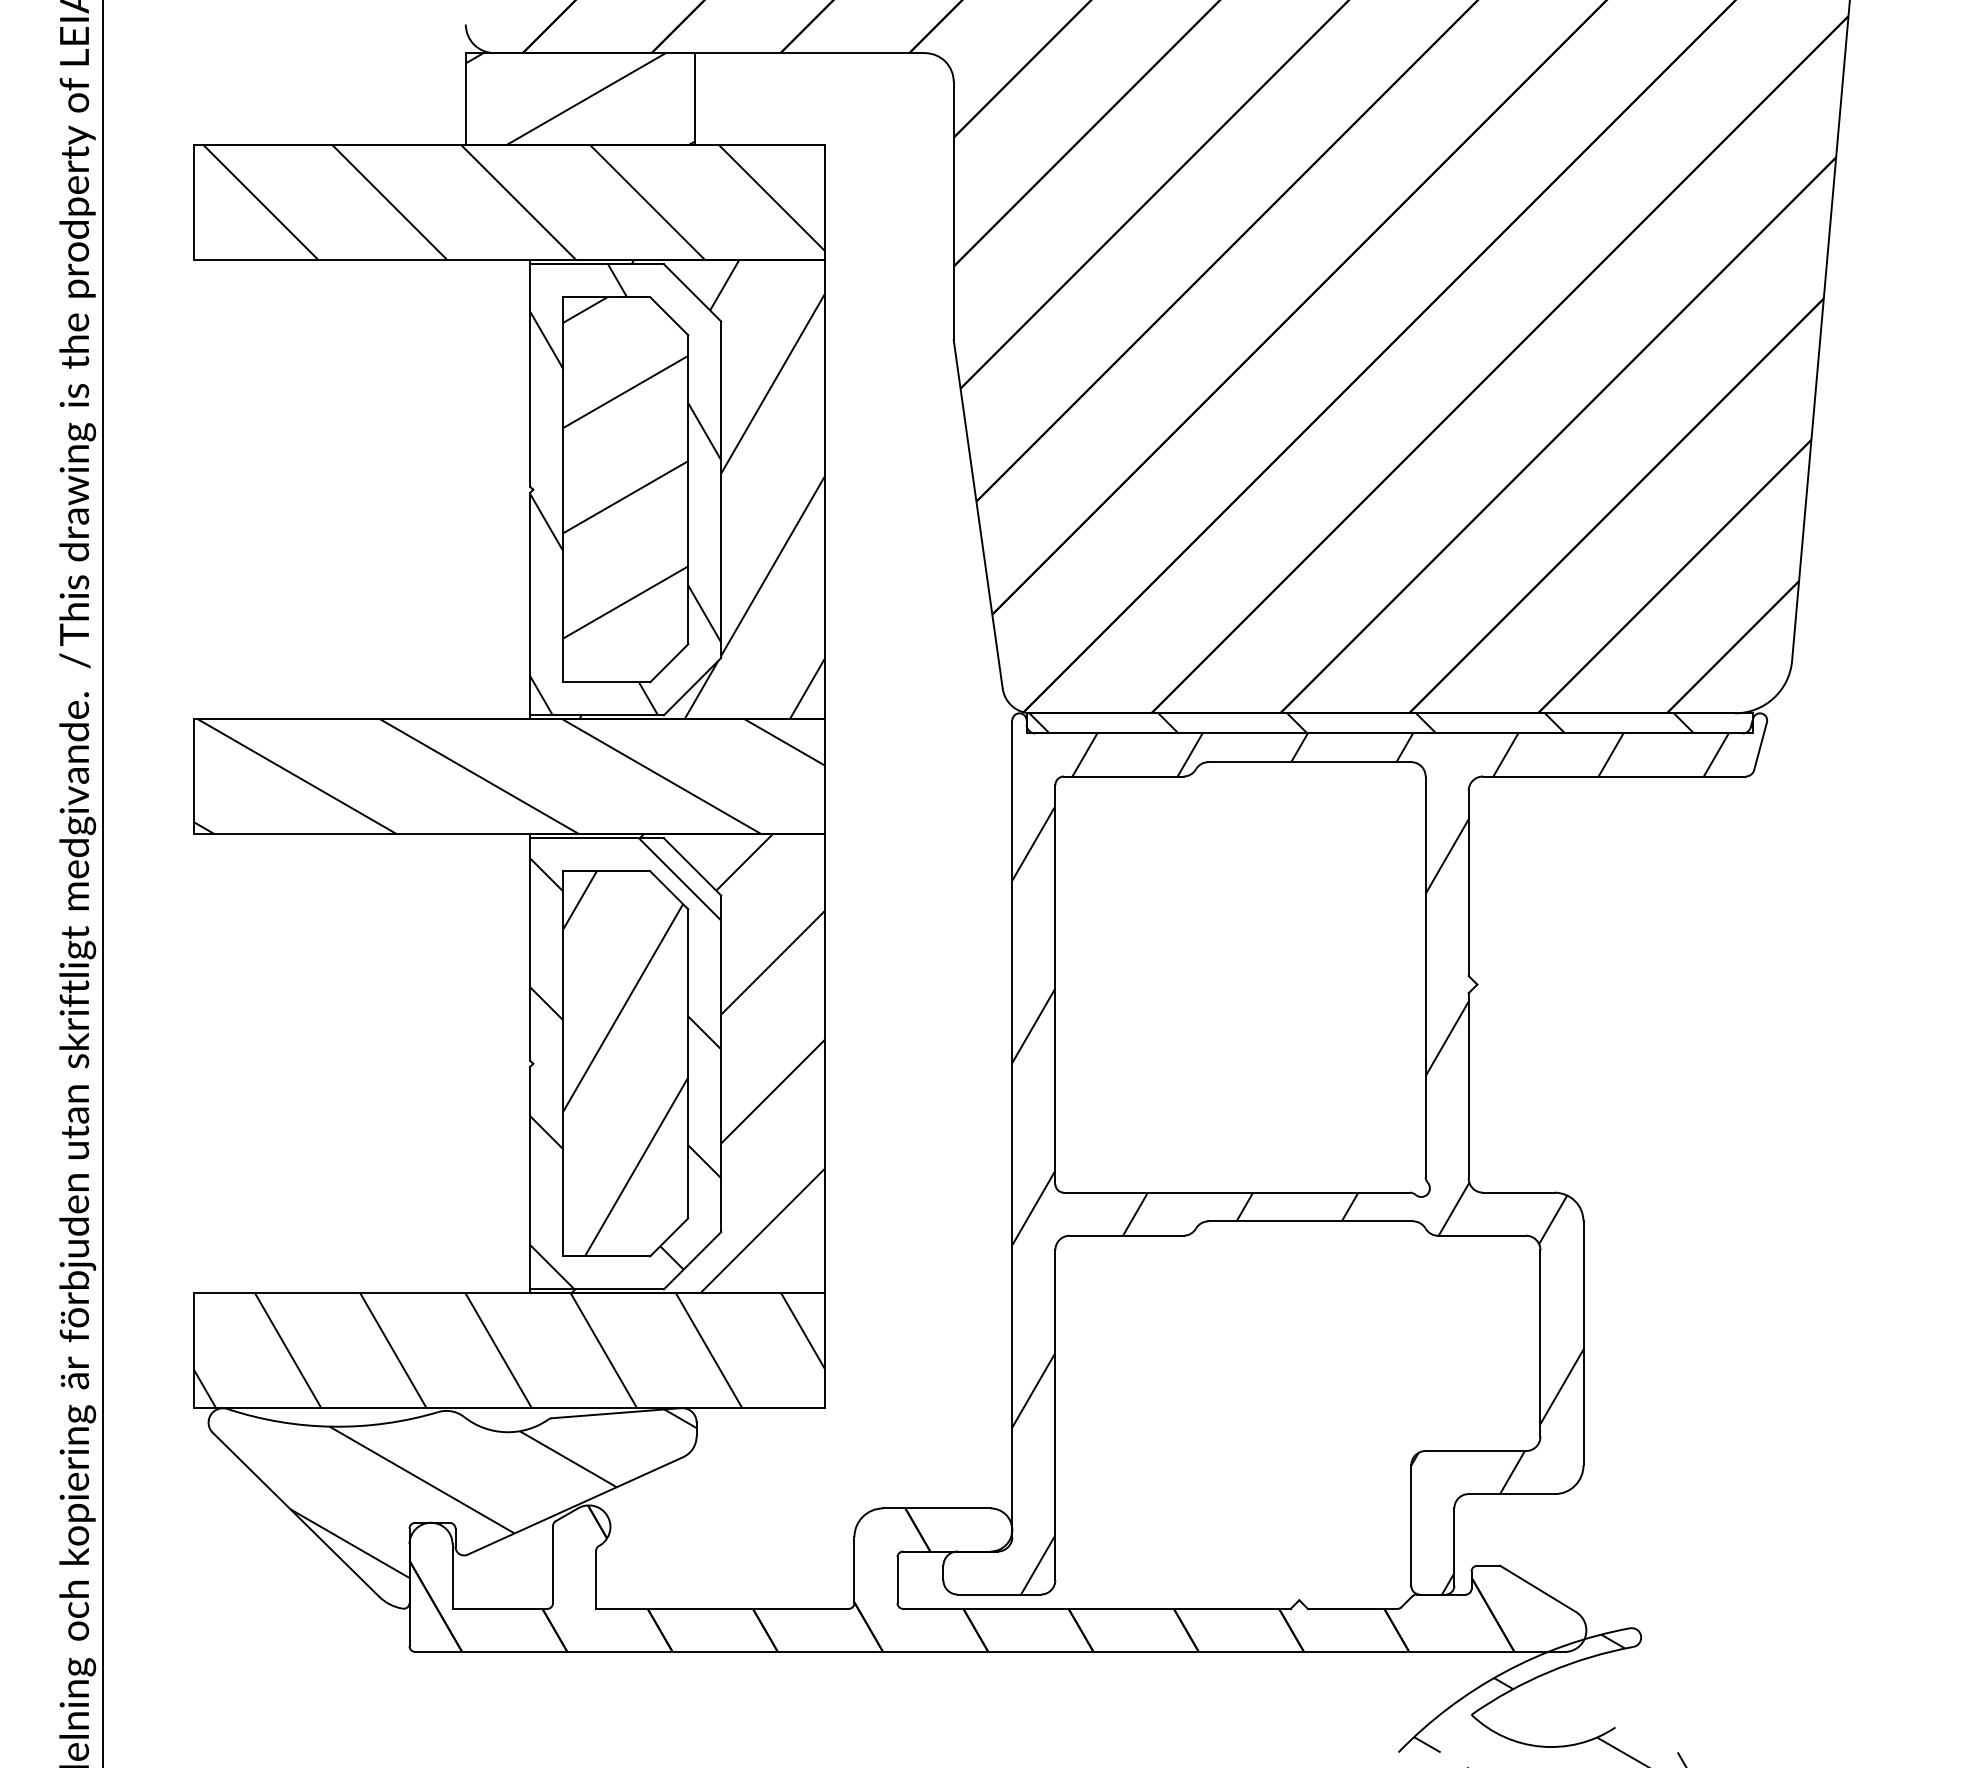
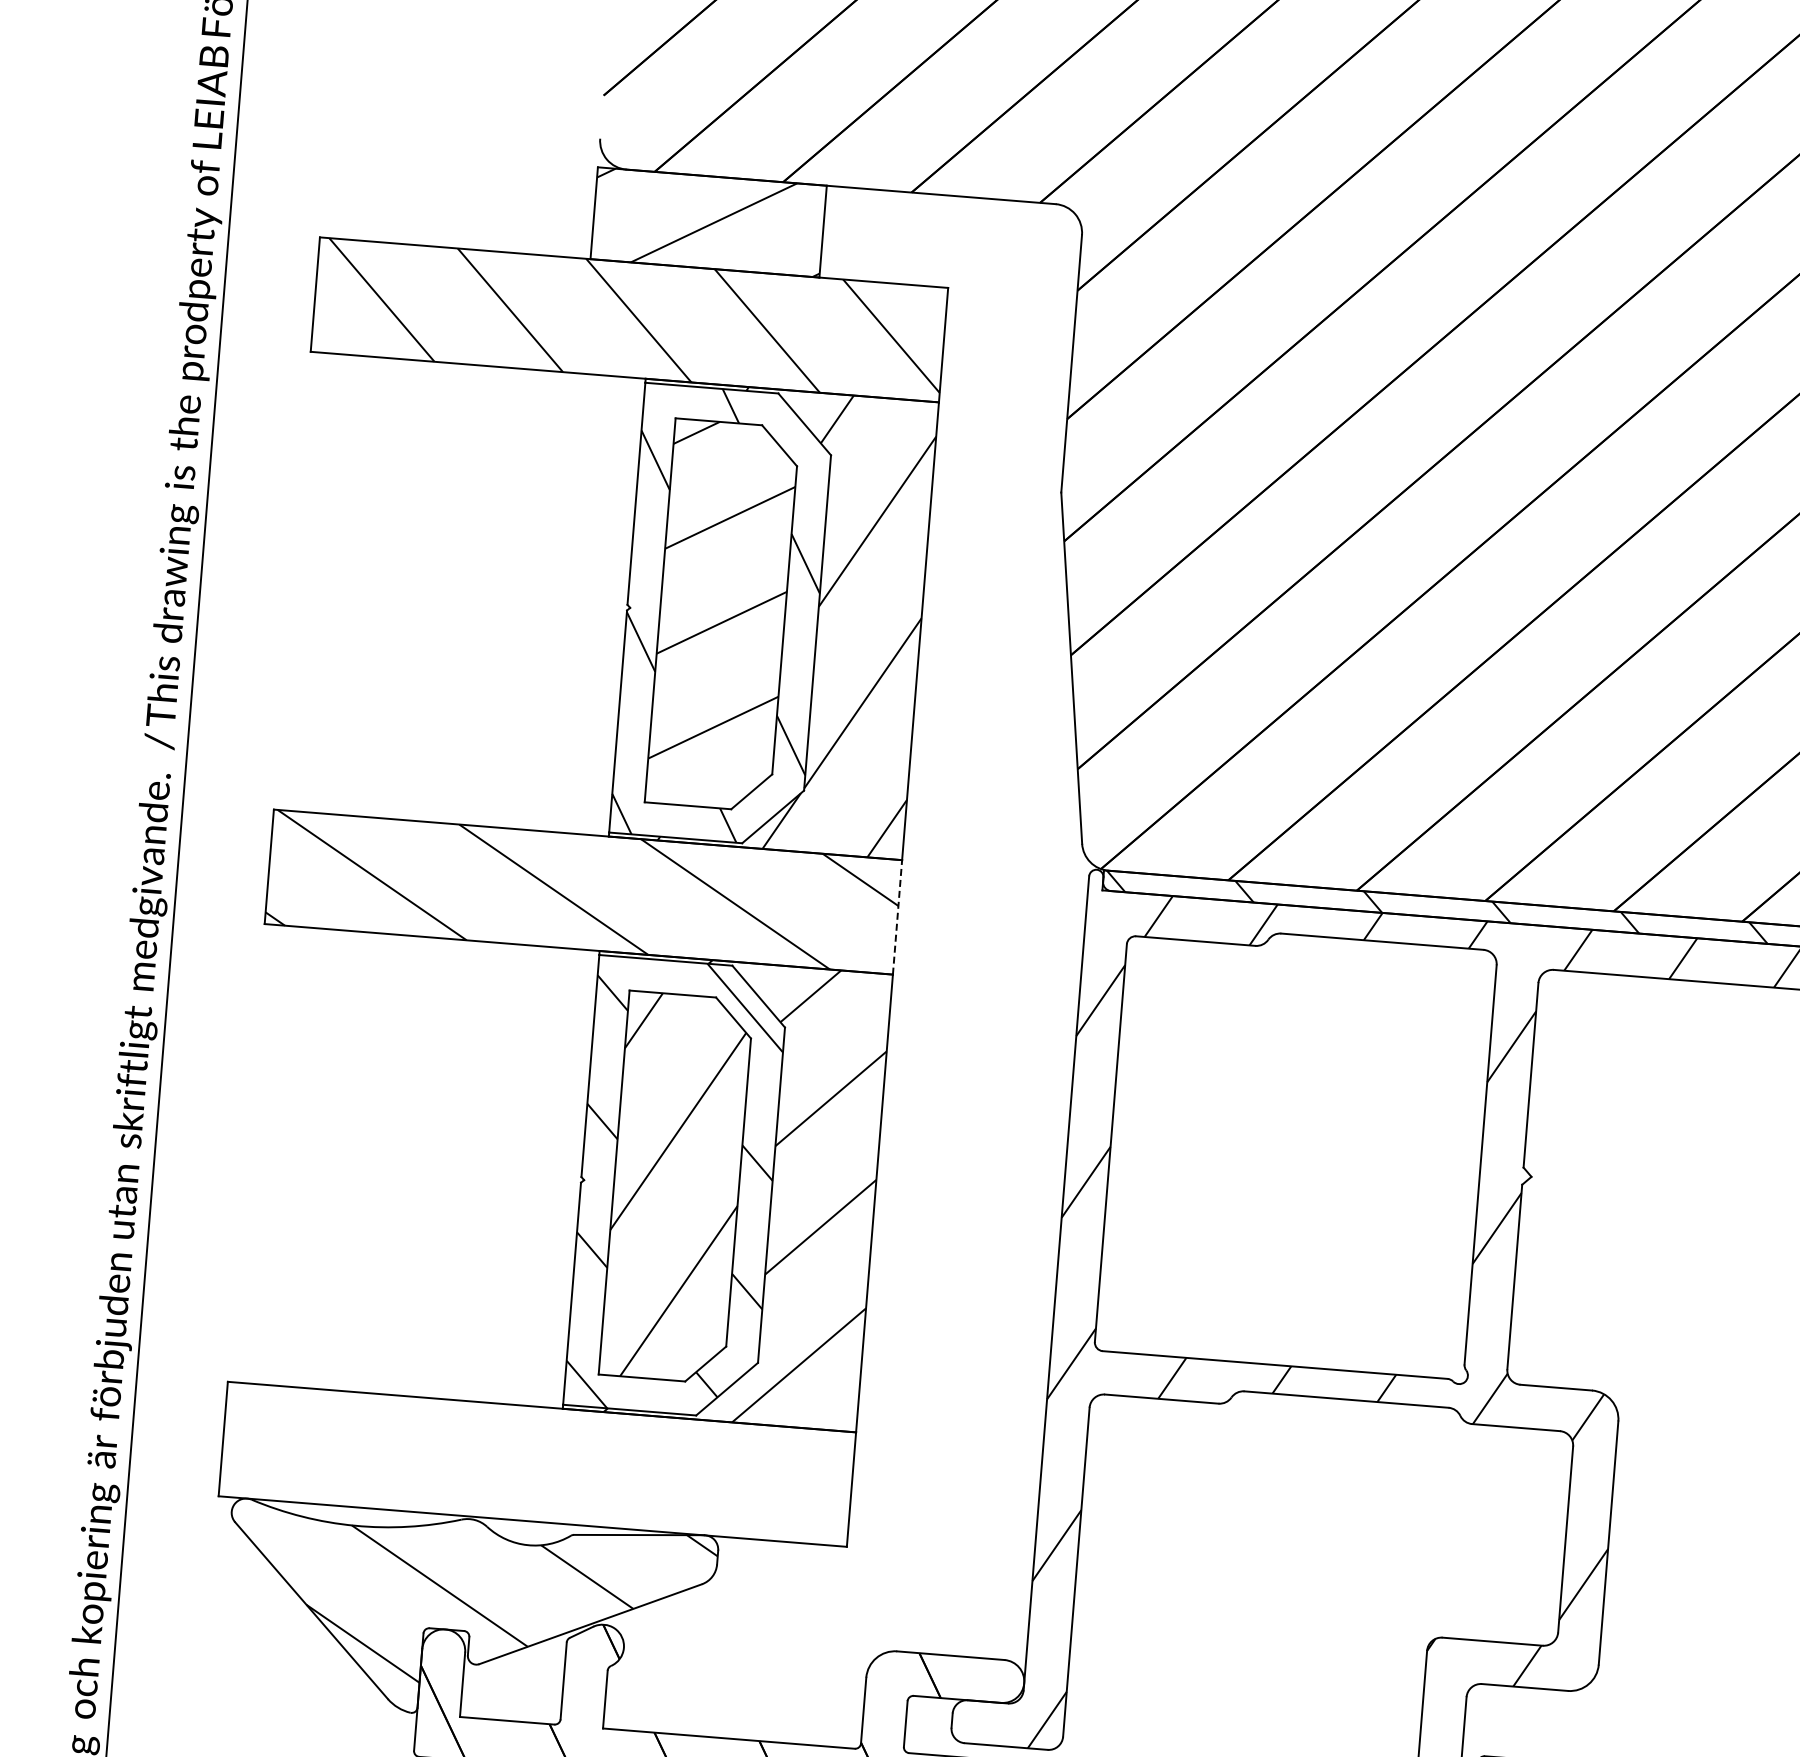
line: (824, 776) -> (897, 917), solid -> dashed
hatch: (509, 1350) -> (537, 1463), removed

